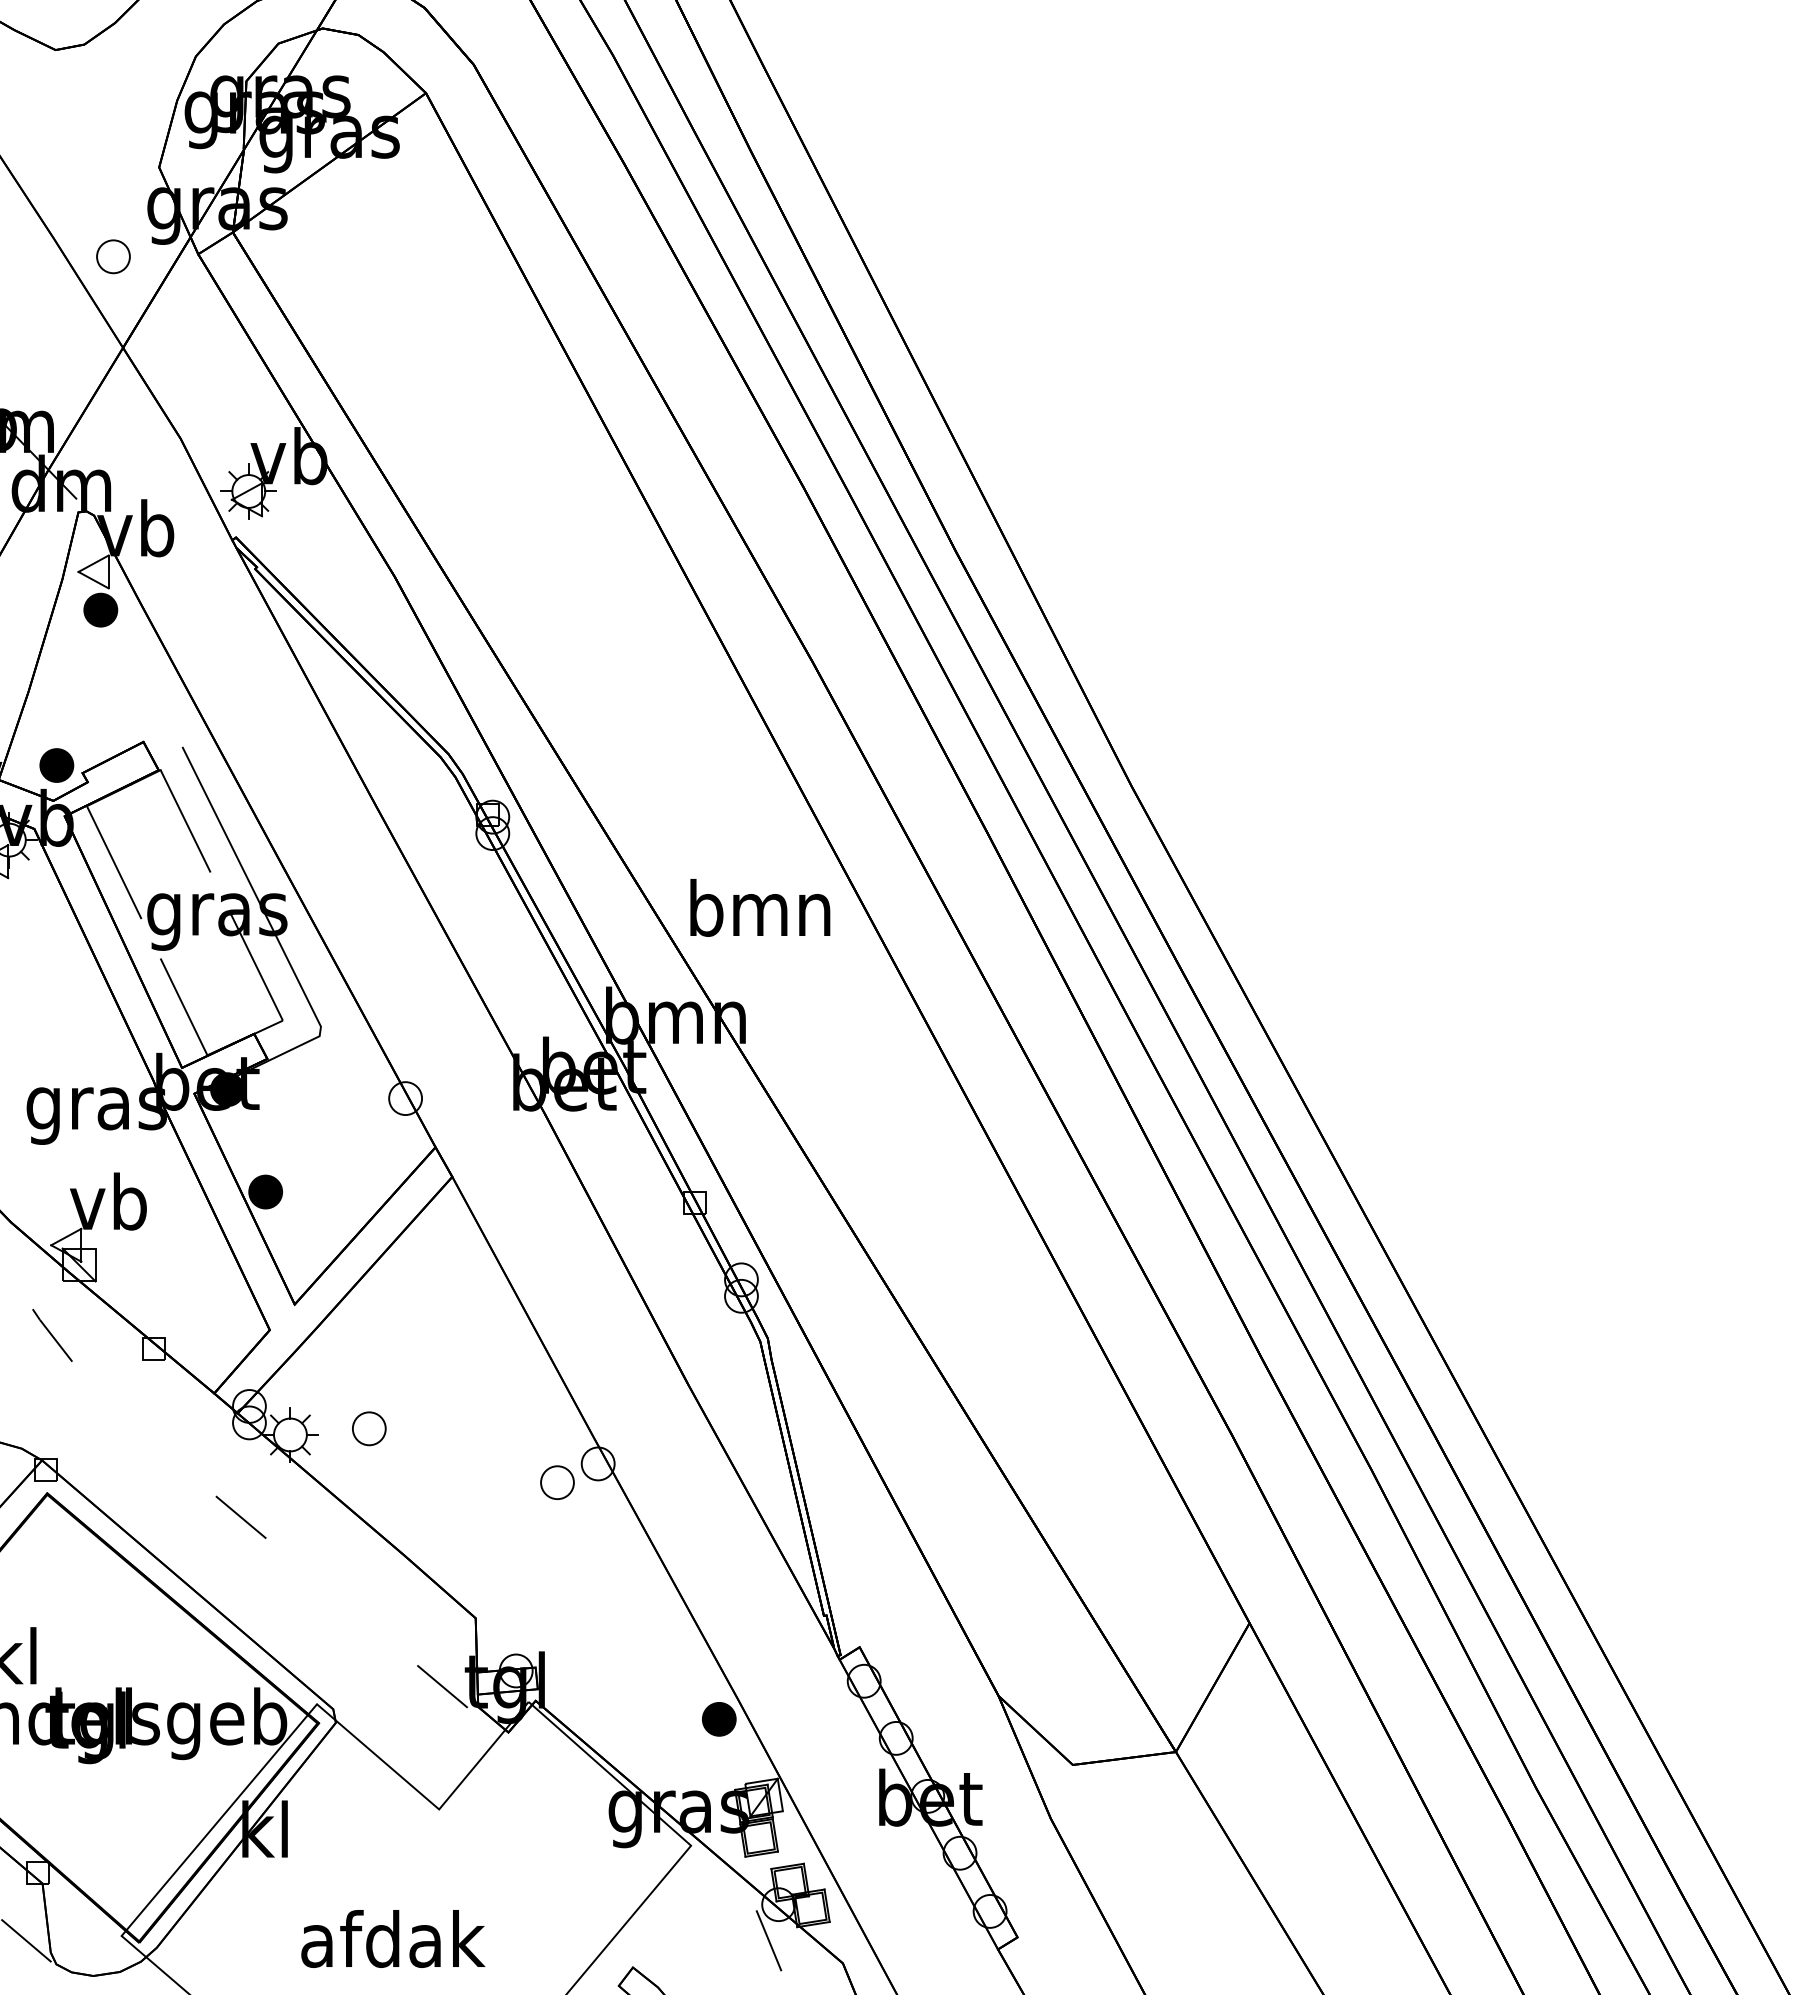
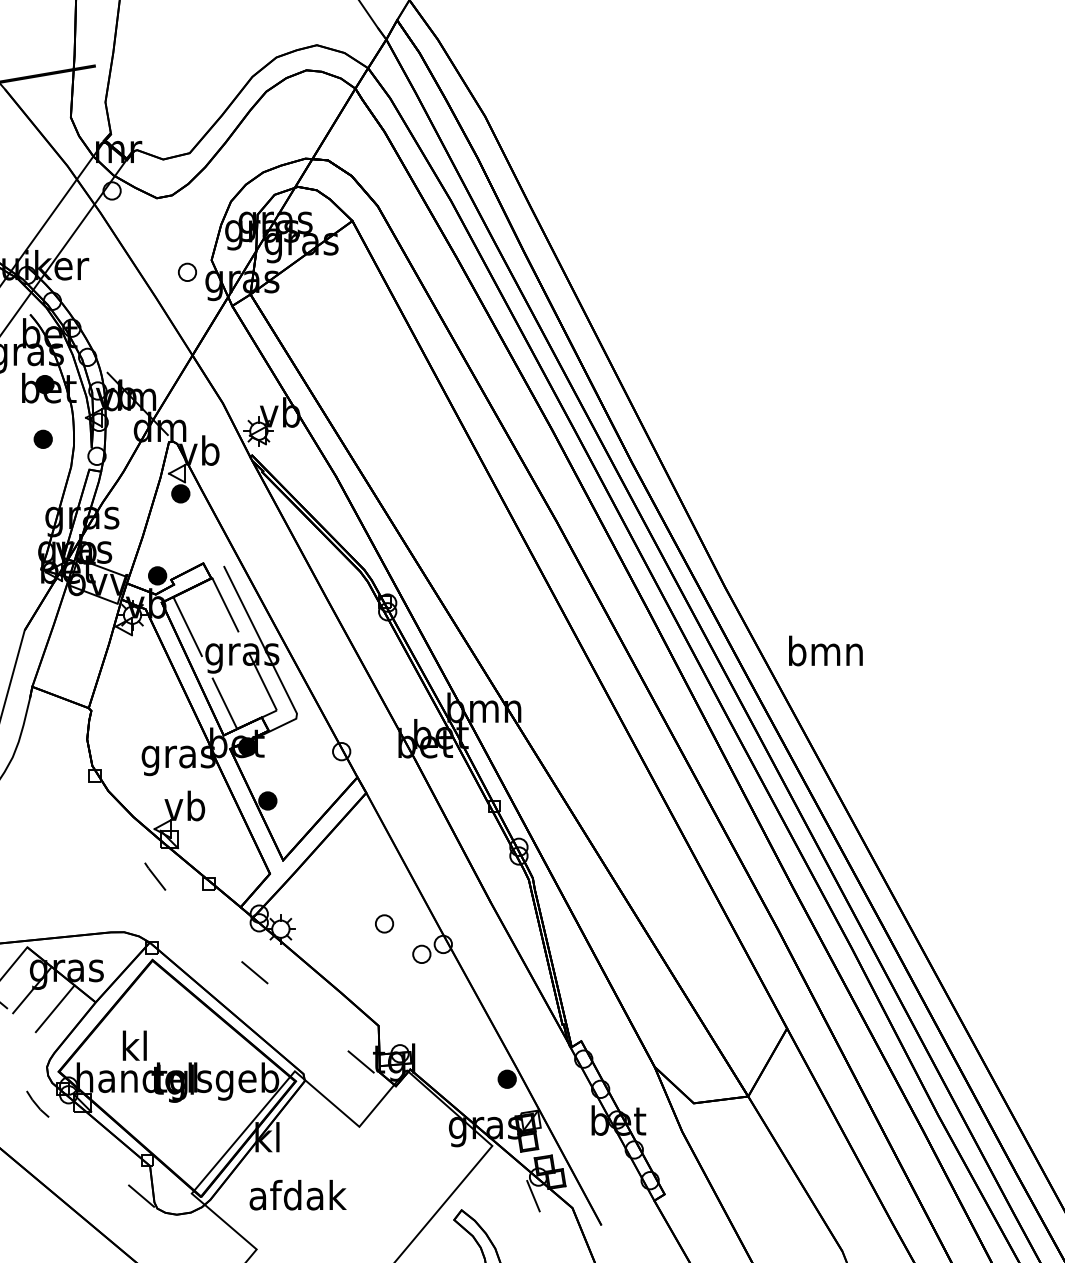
part: (113, 255) -> (187, 271), moved
text: (759, 906) -> (825, 650), moved
part: (369, 1427) -> (384, 923), moved
text: (391, 1937) -> (297, 1194), moved

